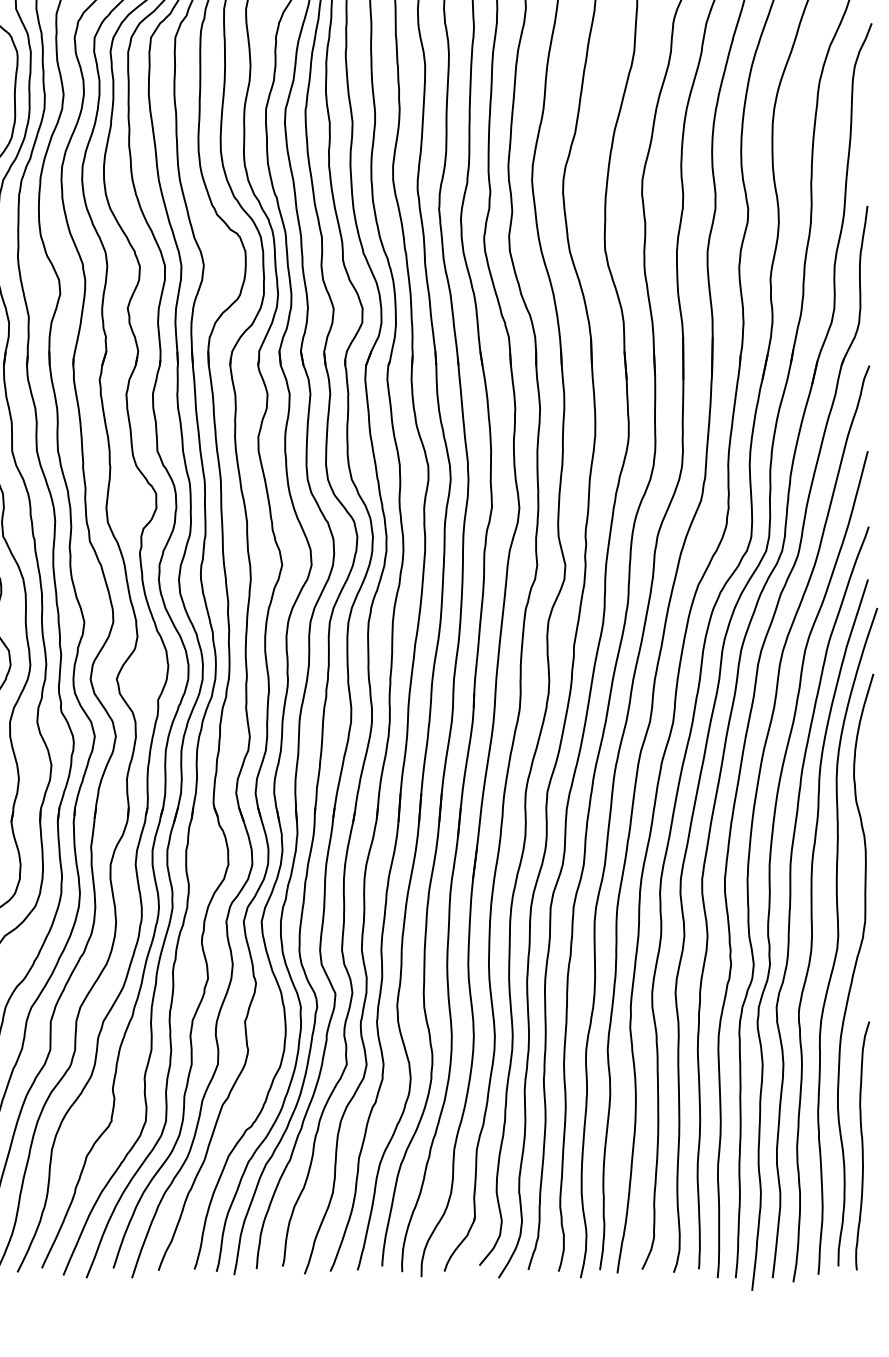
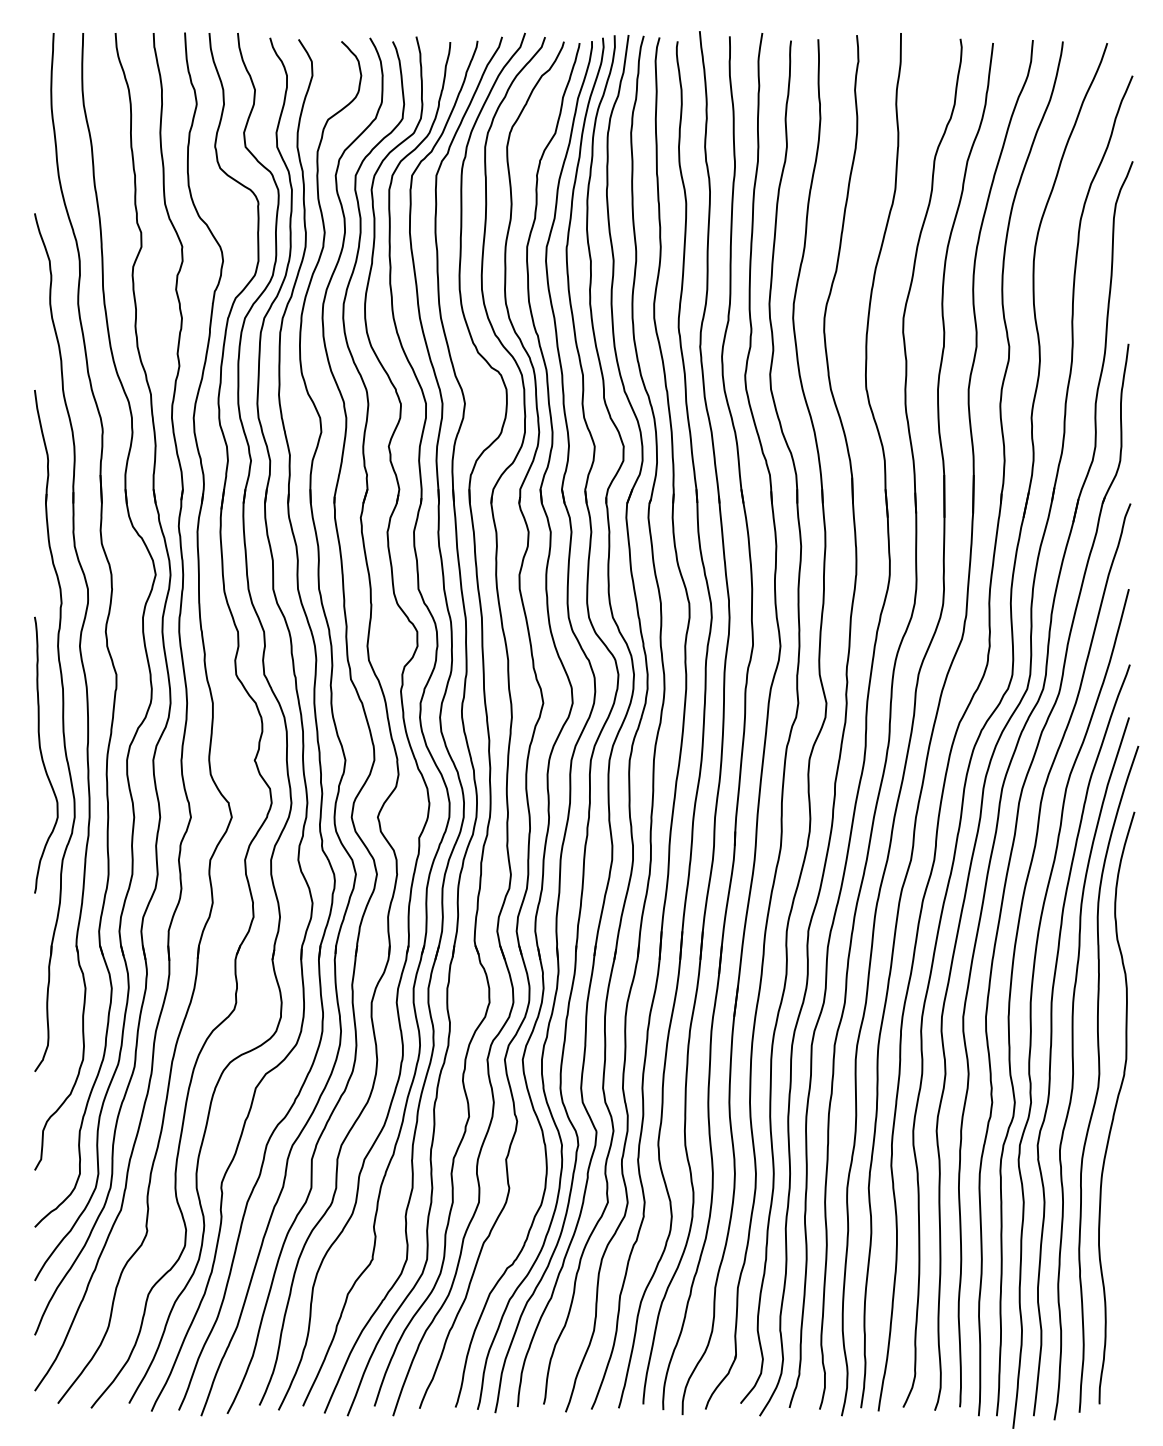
curve: (862, 1145) -> (1123, 1283), removed

